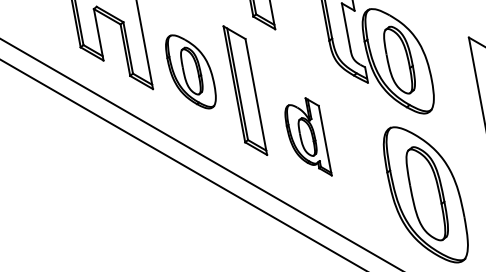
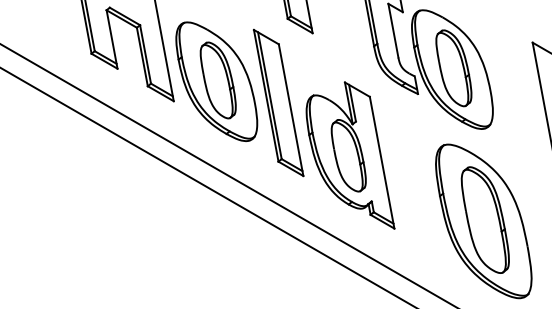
part: (190, 71) -> (216, 81), size x1.43
part: (308, 136) -> (350, 155), size x1.67

